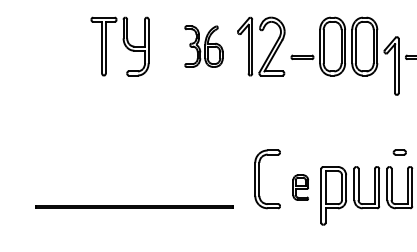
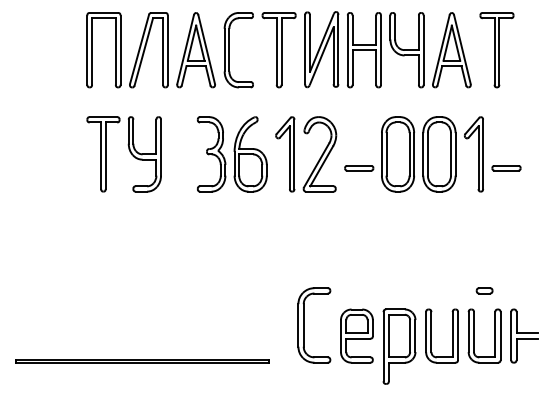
part: (204, 46) -> (232, 154), size x1.43
part: (391, 66) -> (473, 154), moved
part: (300, 187) -> (356, 335), size x1.67

